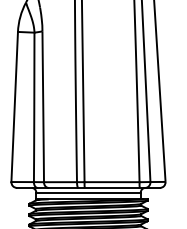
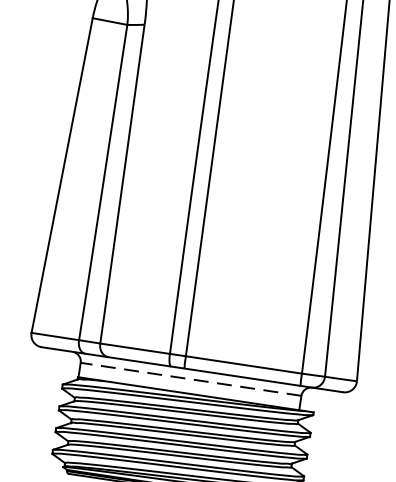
line: (88, 192) -> (190, 379), solid -> dashed

